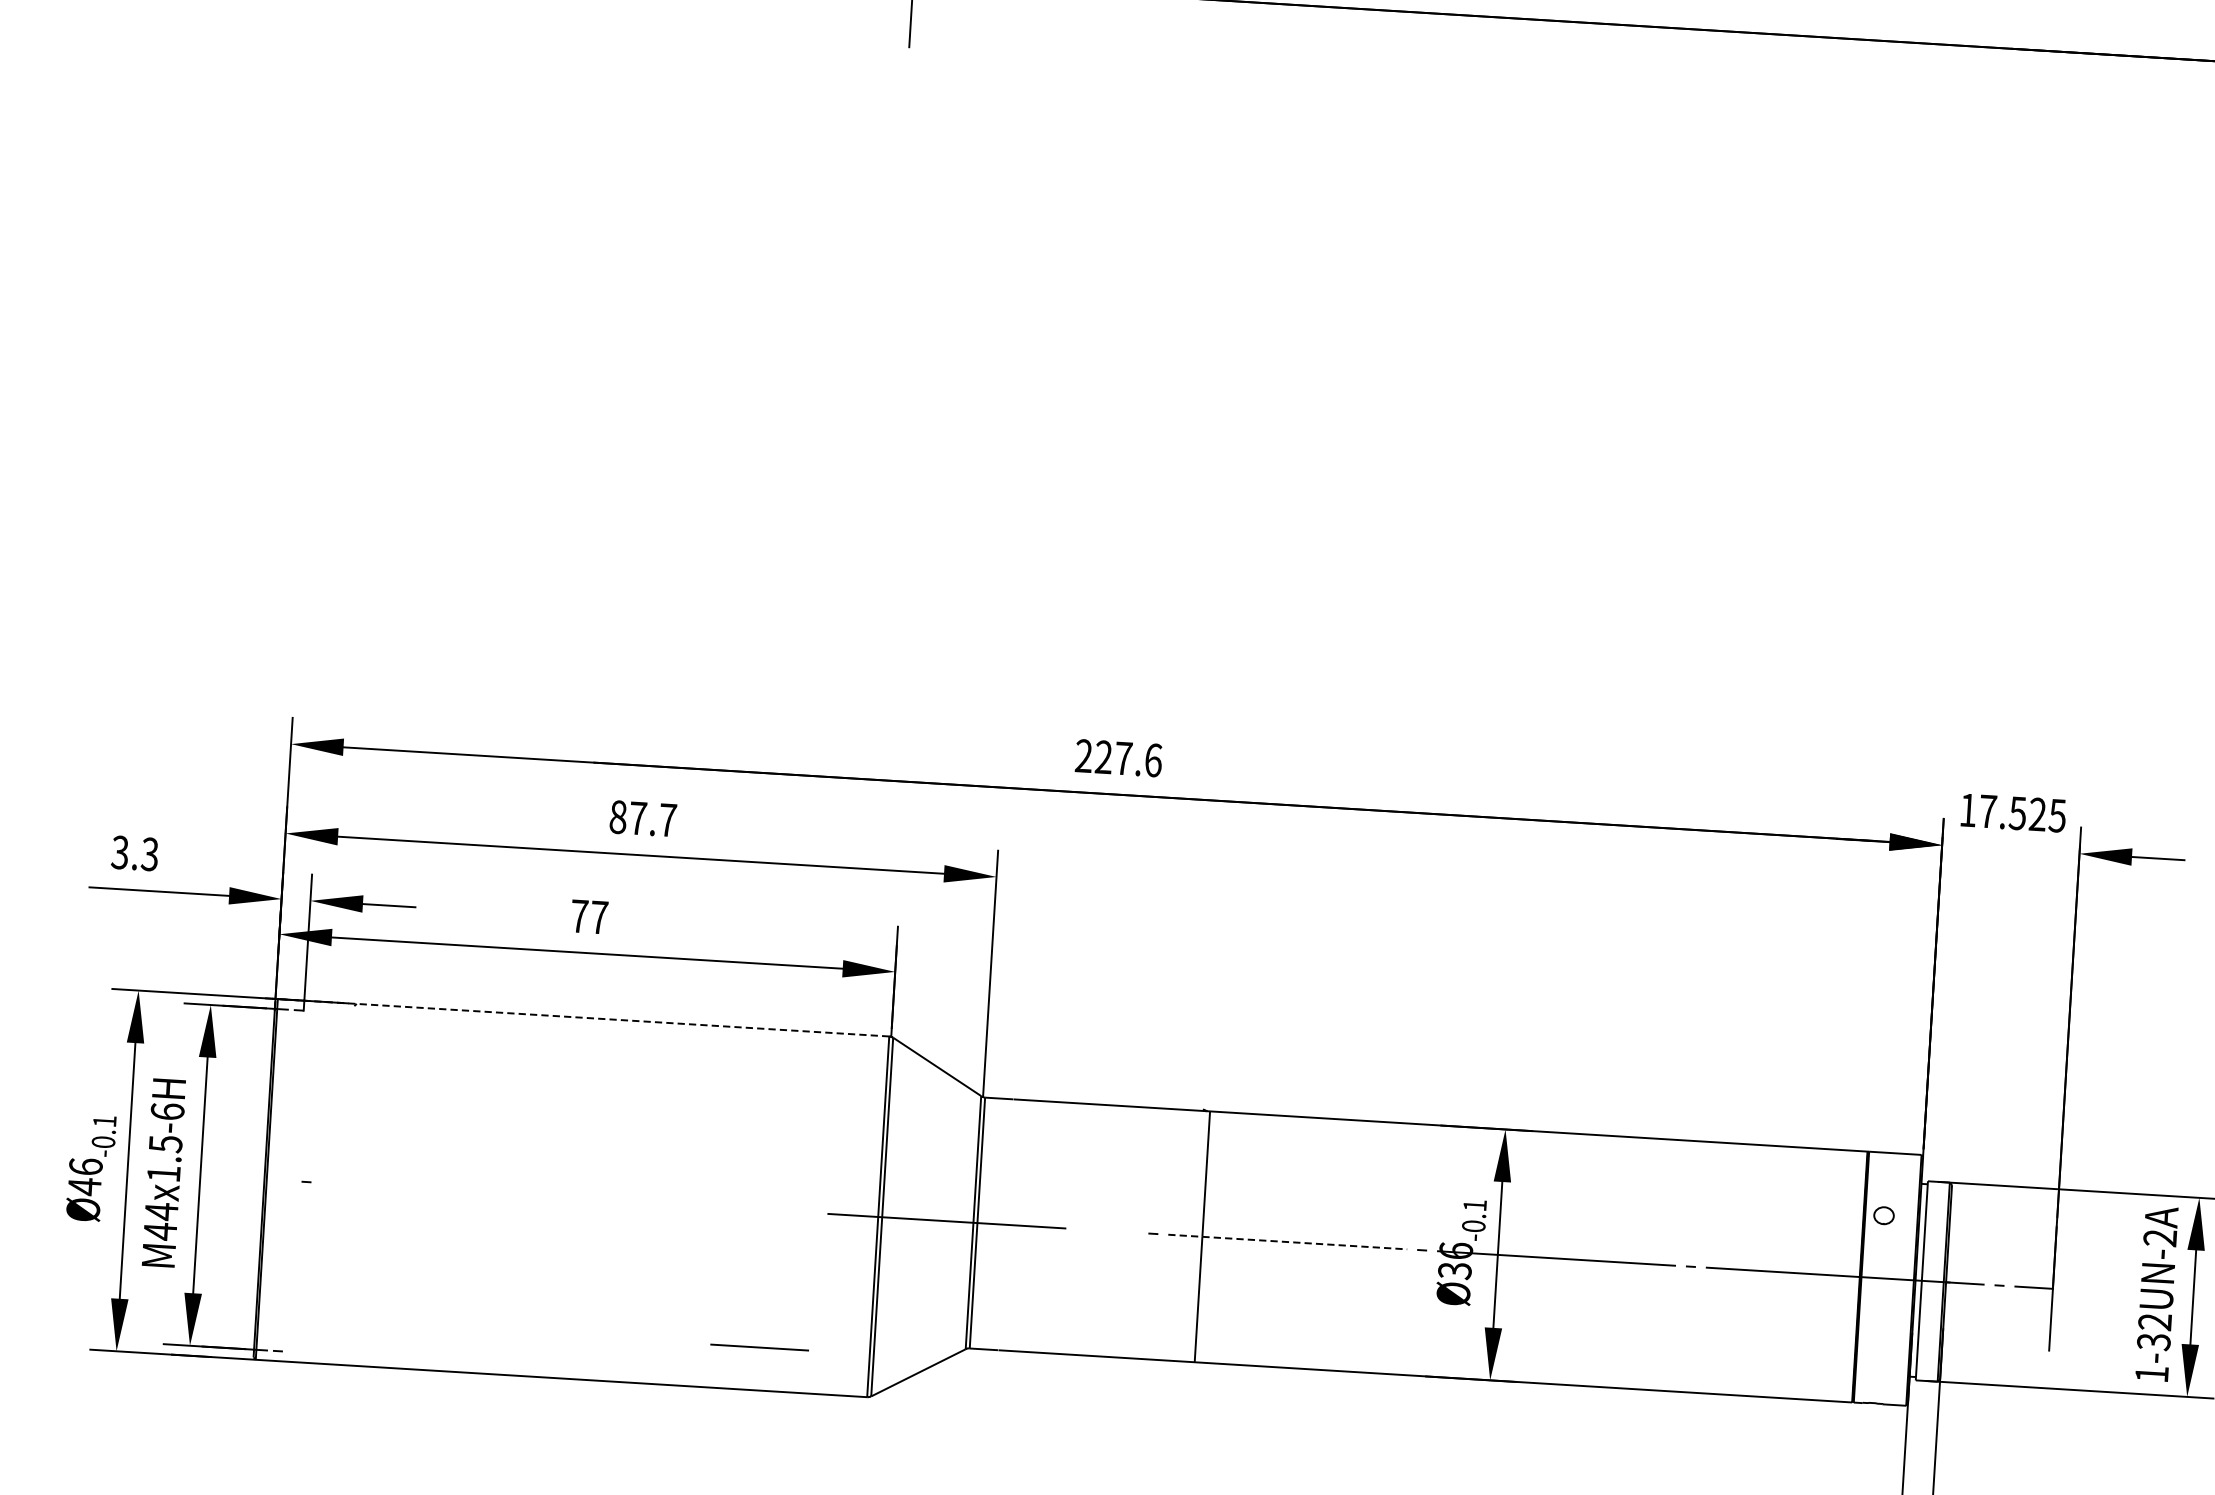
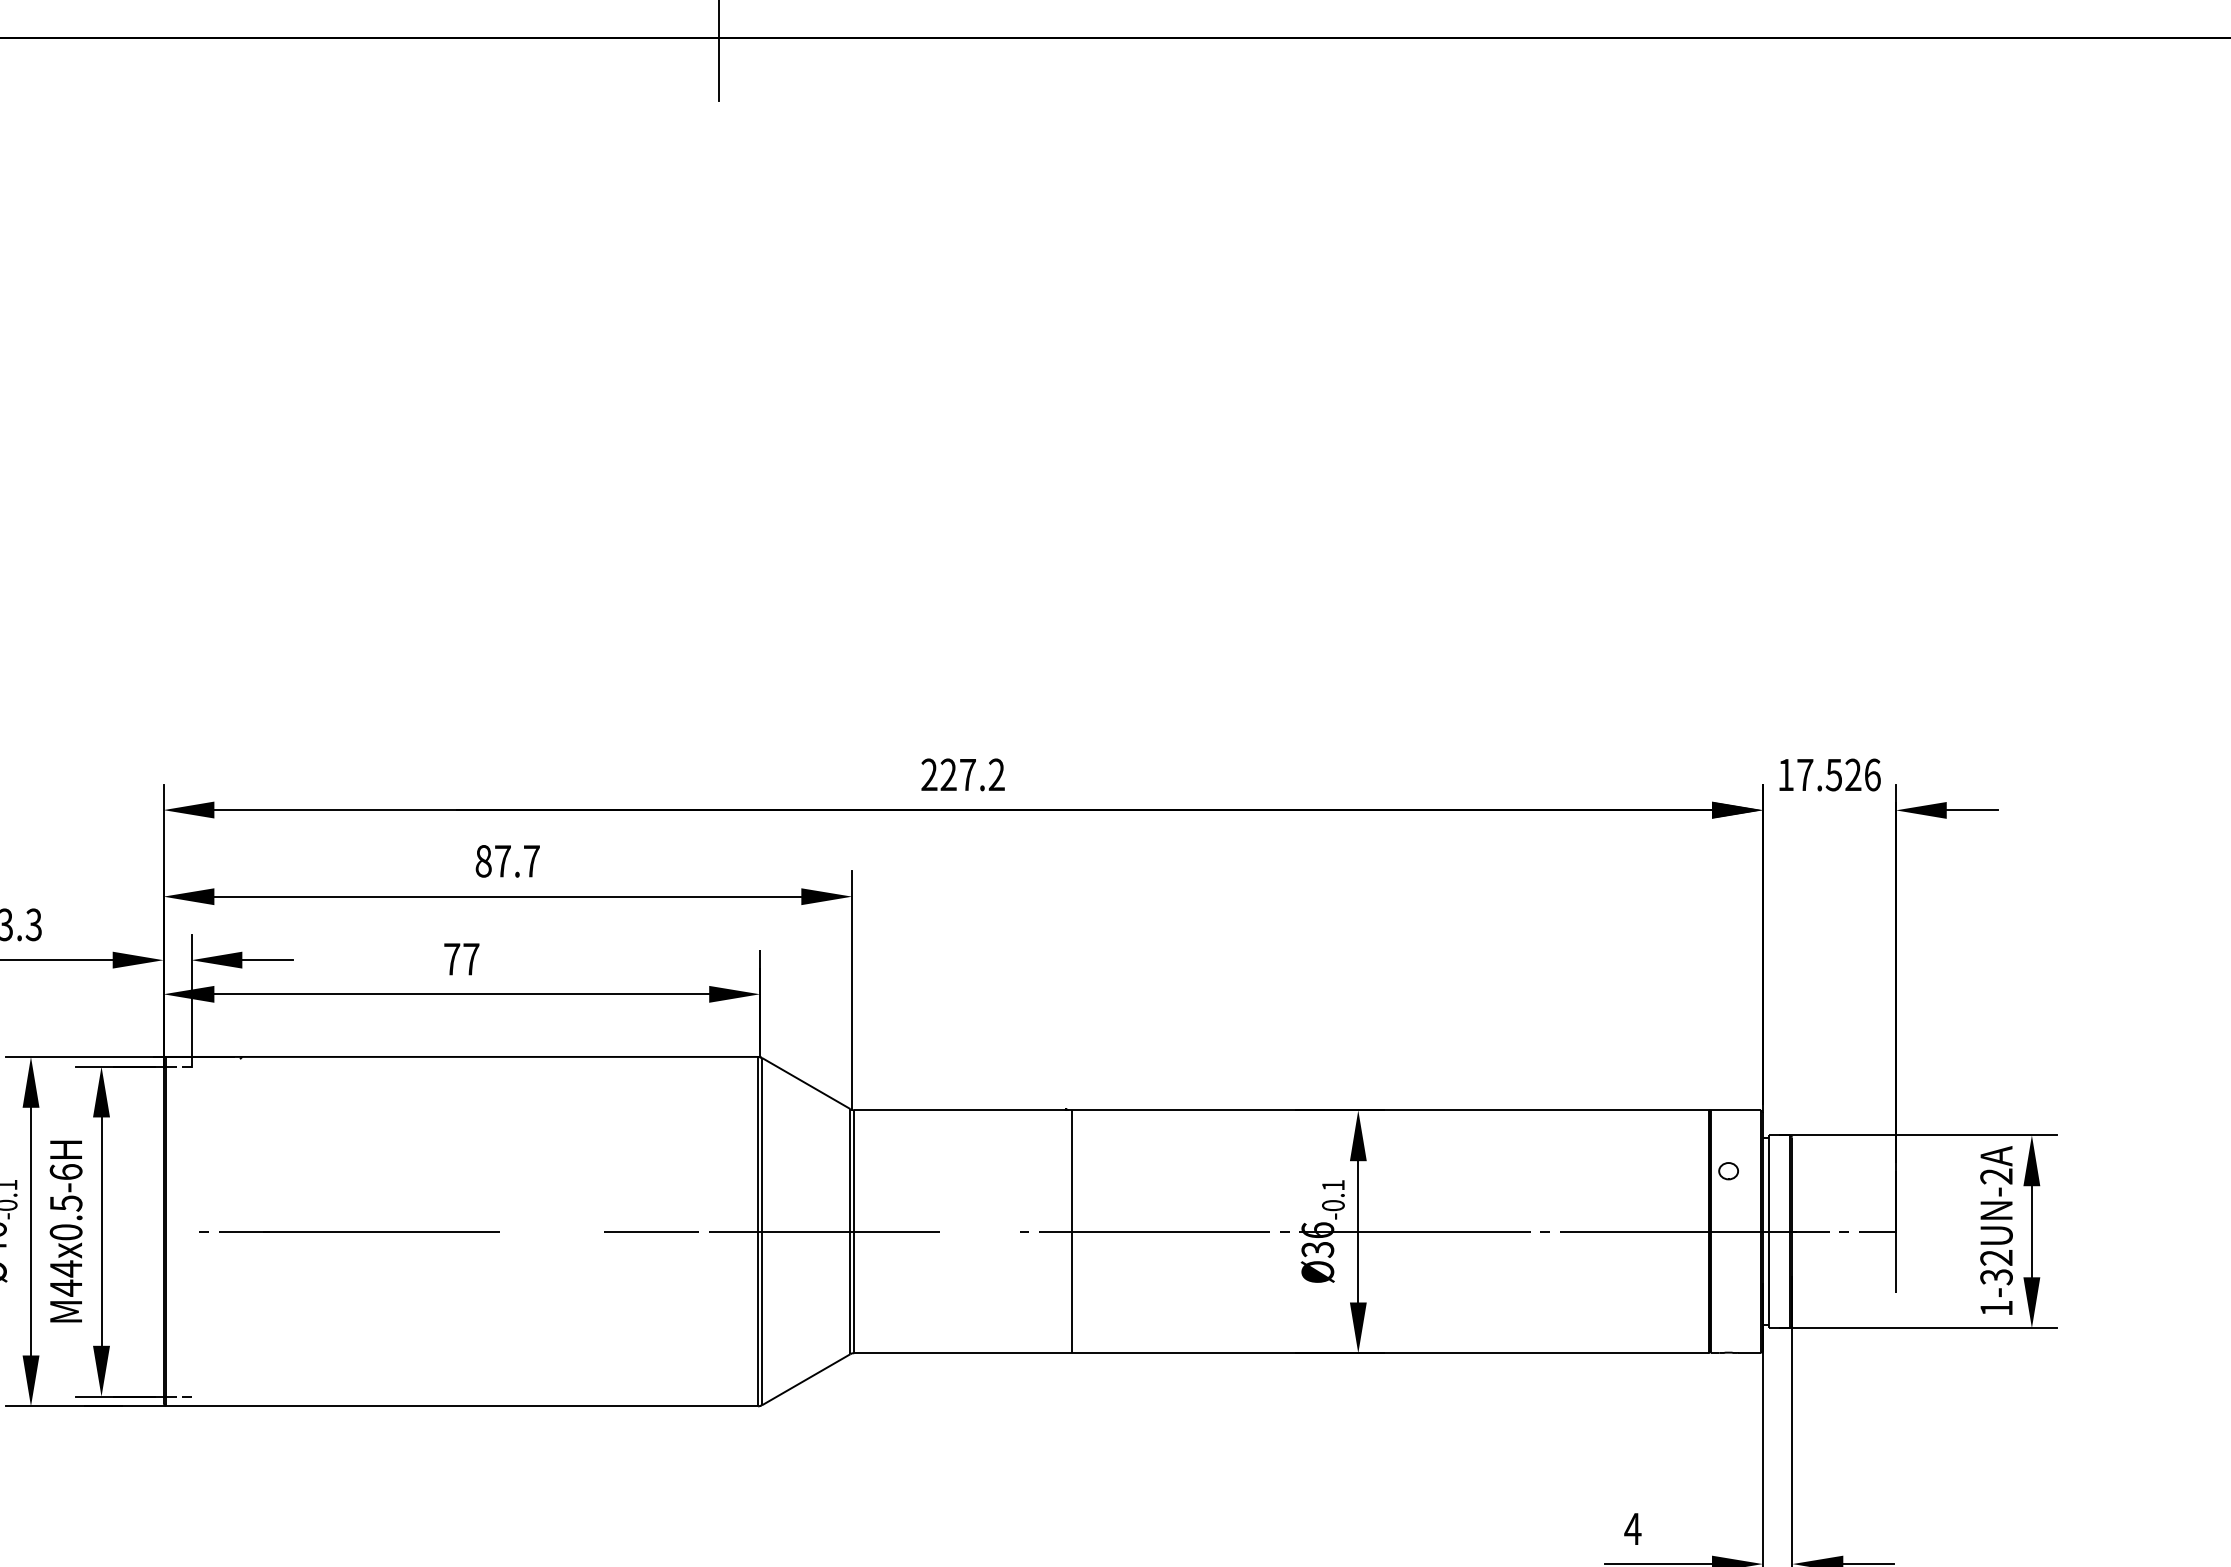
text: (1153, 759) -> (996, 774), 227.6 -> 227.2
text: (2057, 815) -> (1872, 774), 17.525 -> 17.526
line: (581, 1017) -> (459, 1056), dashed -> solid
text: (163, 1173) -> (65, 1232), M44x1.5-6H -> M44x0.5-6H
line: (466, 1191) -> (359, 1231), added
line: (1287, 1241) -> (1154, 1231), dashed -> solid
line: (759, 1347) -> (651, 1231), moved

